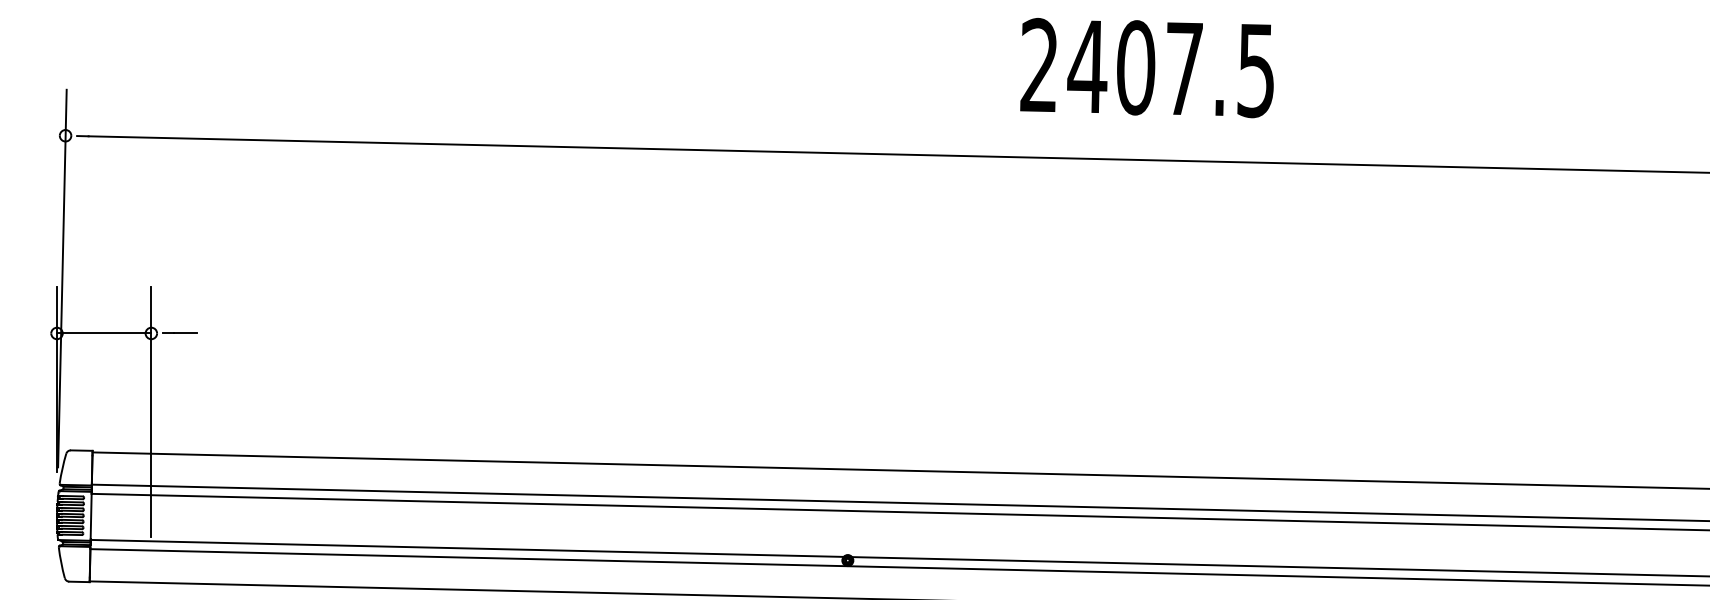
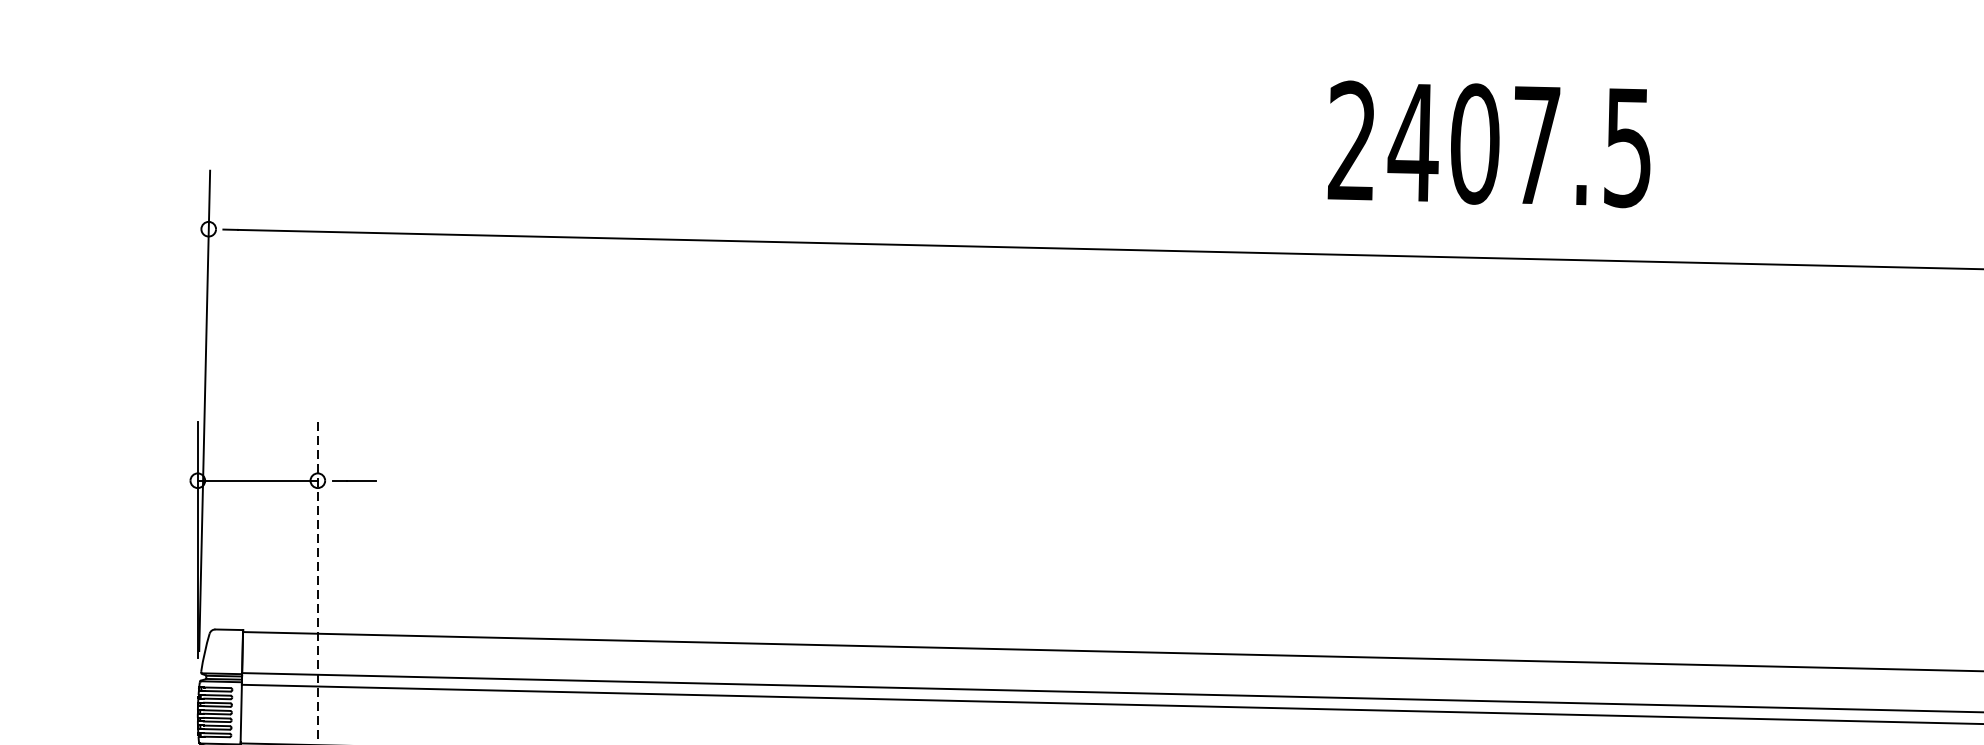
text: (1146, 68) -> (1488, 144), moved
line: (151, 412) -> (318, 581), solid -> dashed

